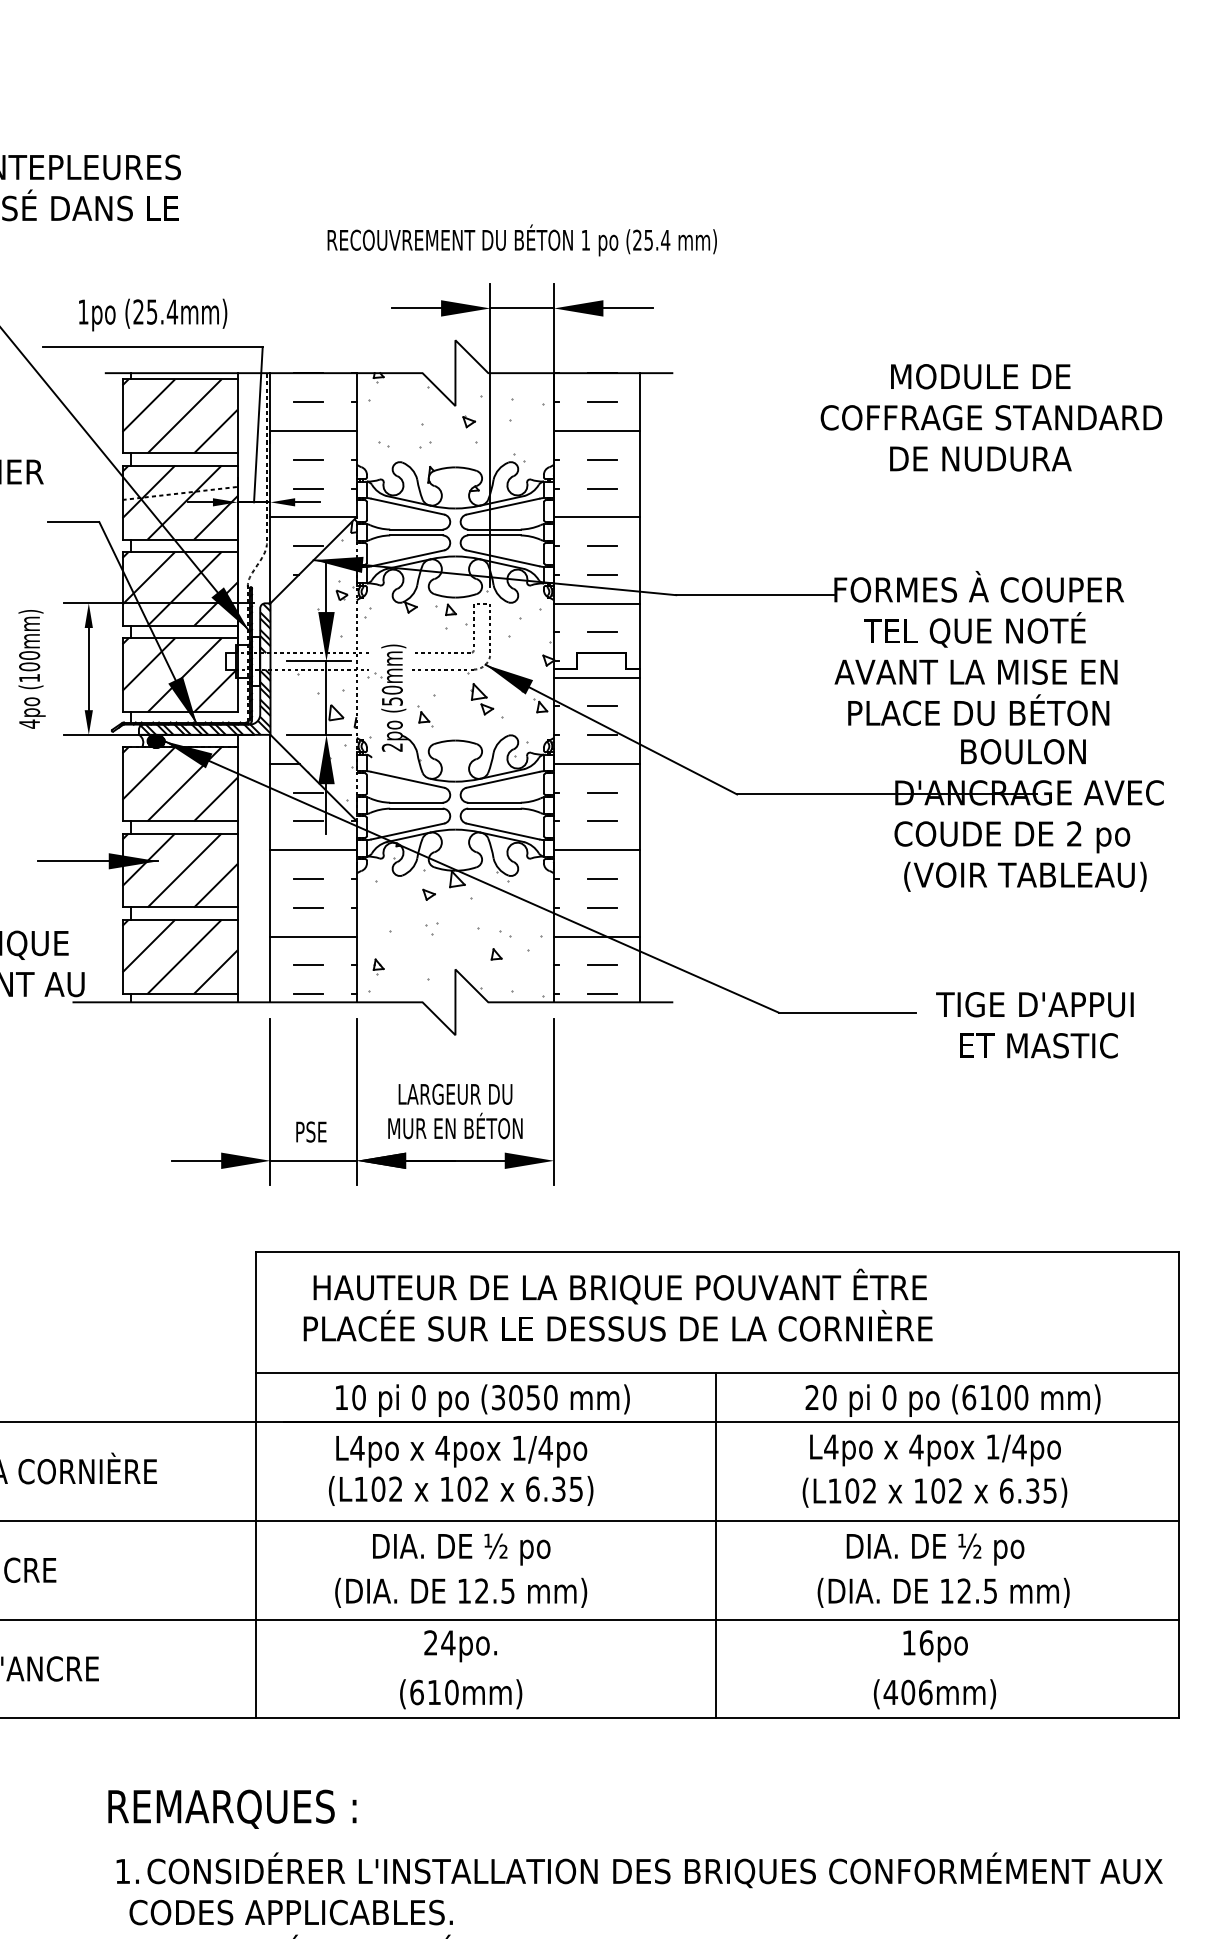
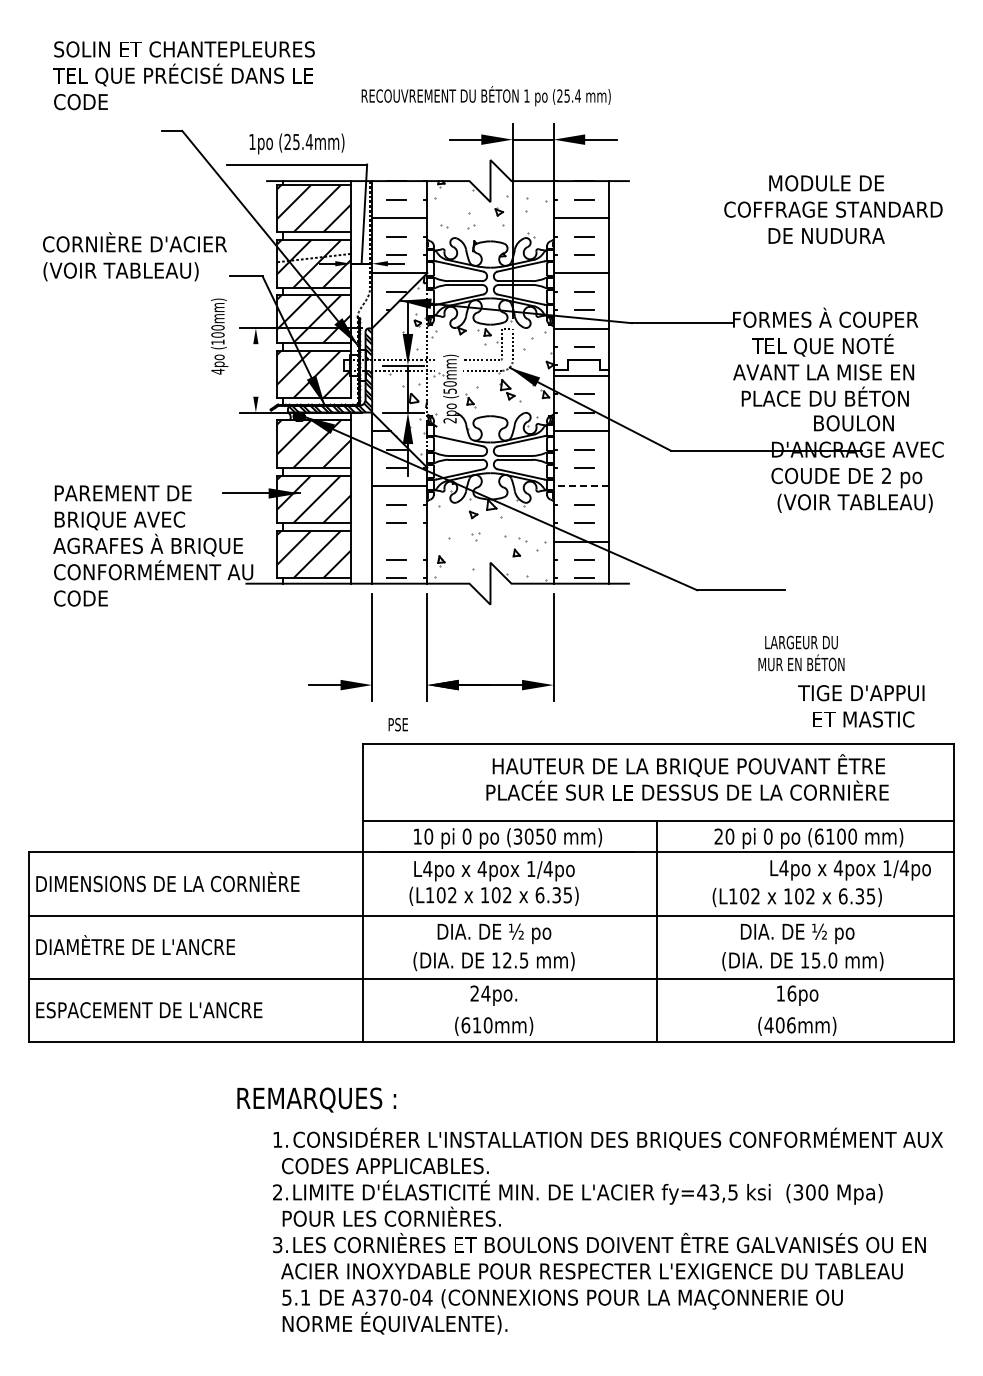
text: (521, 240) -> (485, 96), moved
text: (31, 669) -> (219, 336), moved
line: (88, 669) -> (255, 370), removed
line: (597, 850) -> (581, 486), solid -> dashed
line: (313, 936) -> (399, 541), removed
text: (1035, 1025) -> (861, 706), moved
text: (455, 1111) -> (801, 653), moved
text: (310, 1131) -> (397, 724), moved
line: (313, 1161) -> (399, 685), removed
text: (618, 1305) -> (687, 777), moved
text: (935, 1450) -> (850, 870), moved
text: (977, 1591) -> (824, 960), 12.5 -> 15.0
text: (231, 1808) -> (316, 1099), moved

